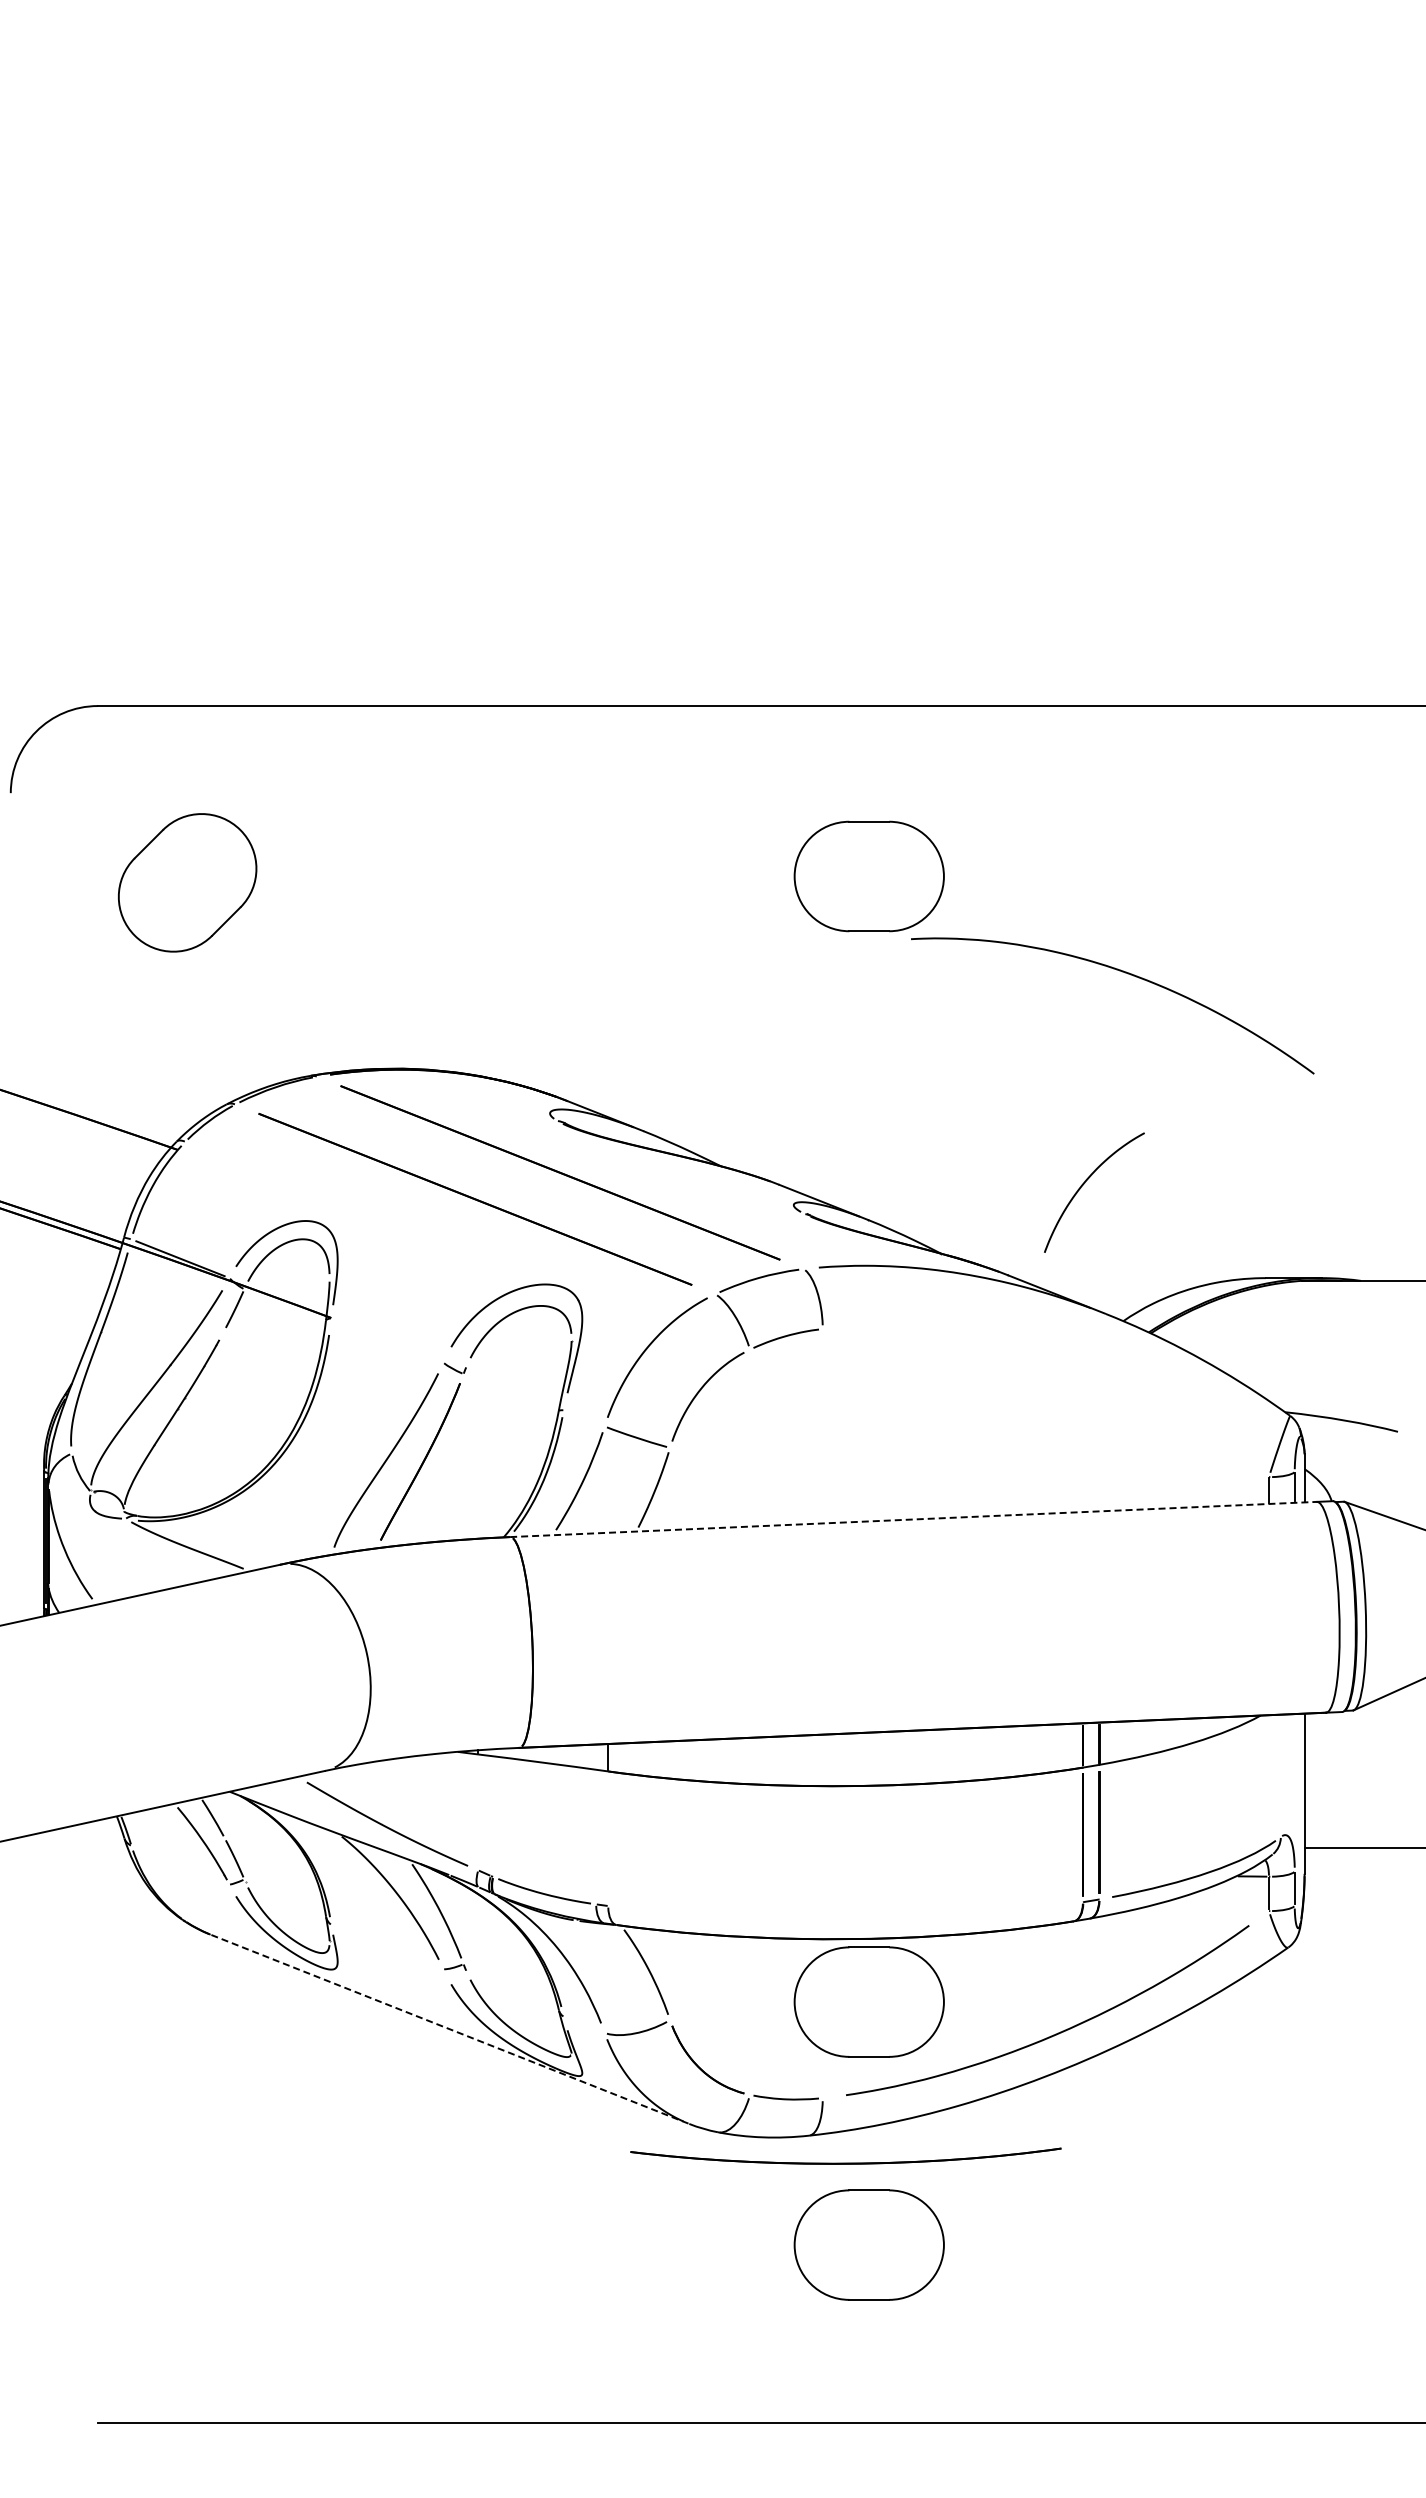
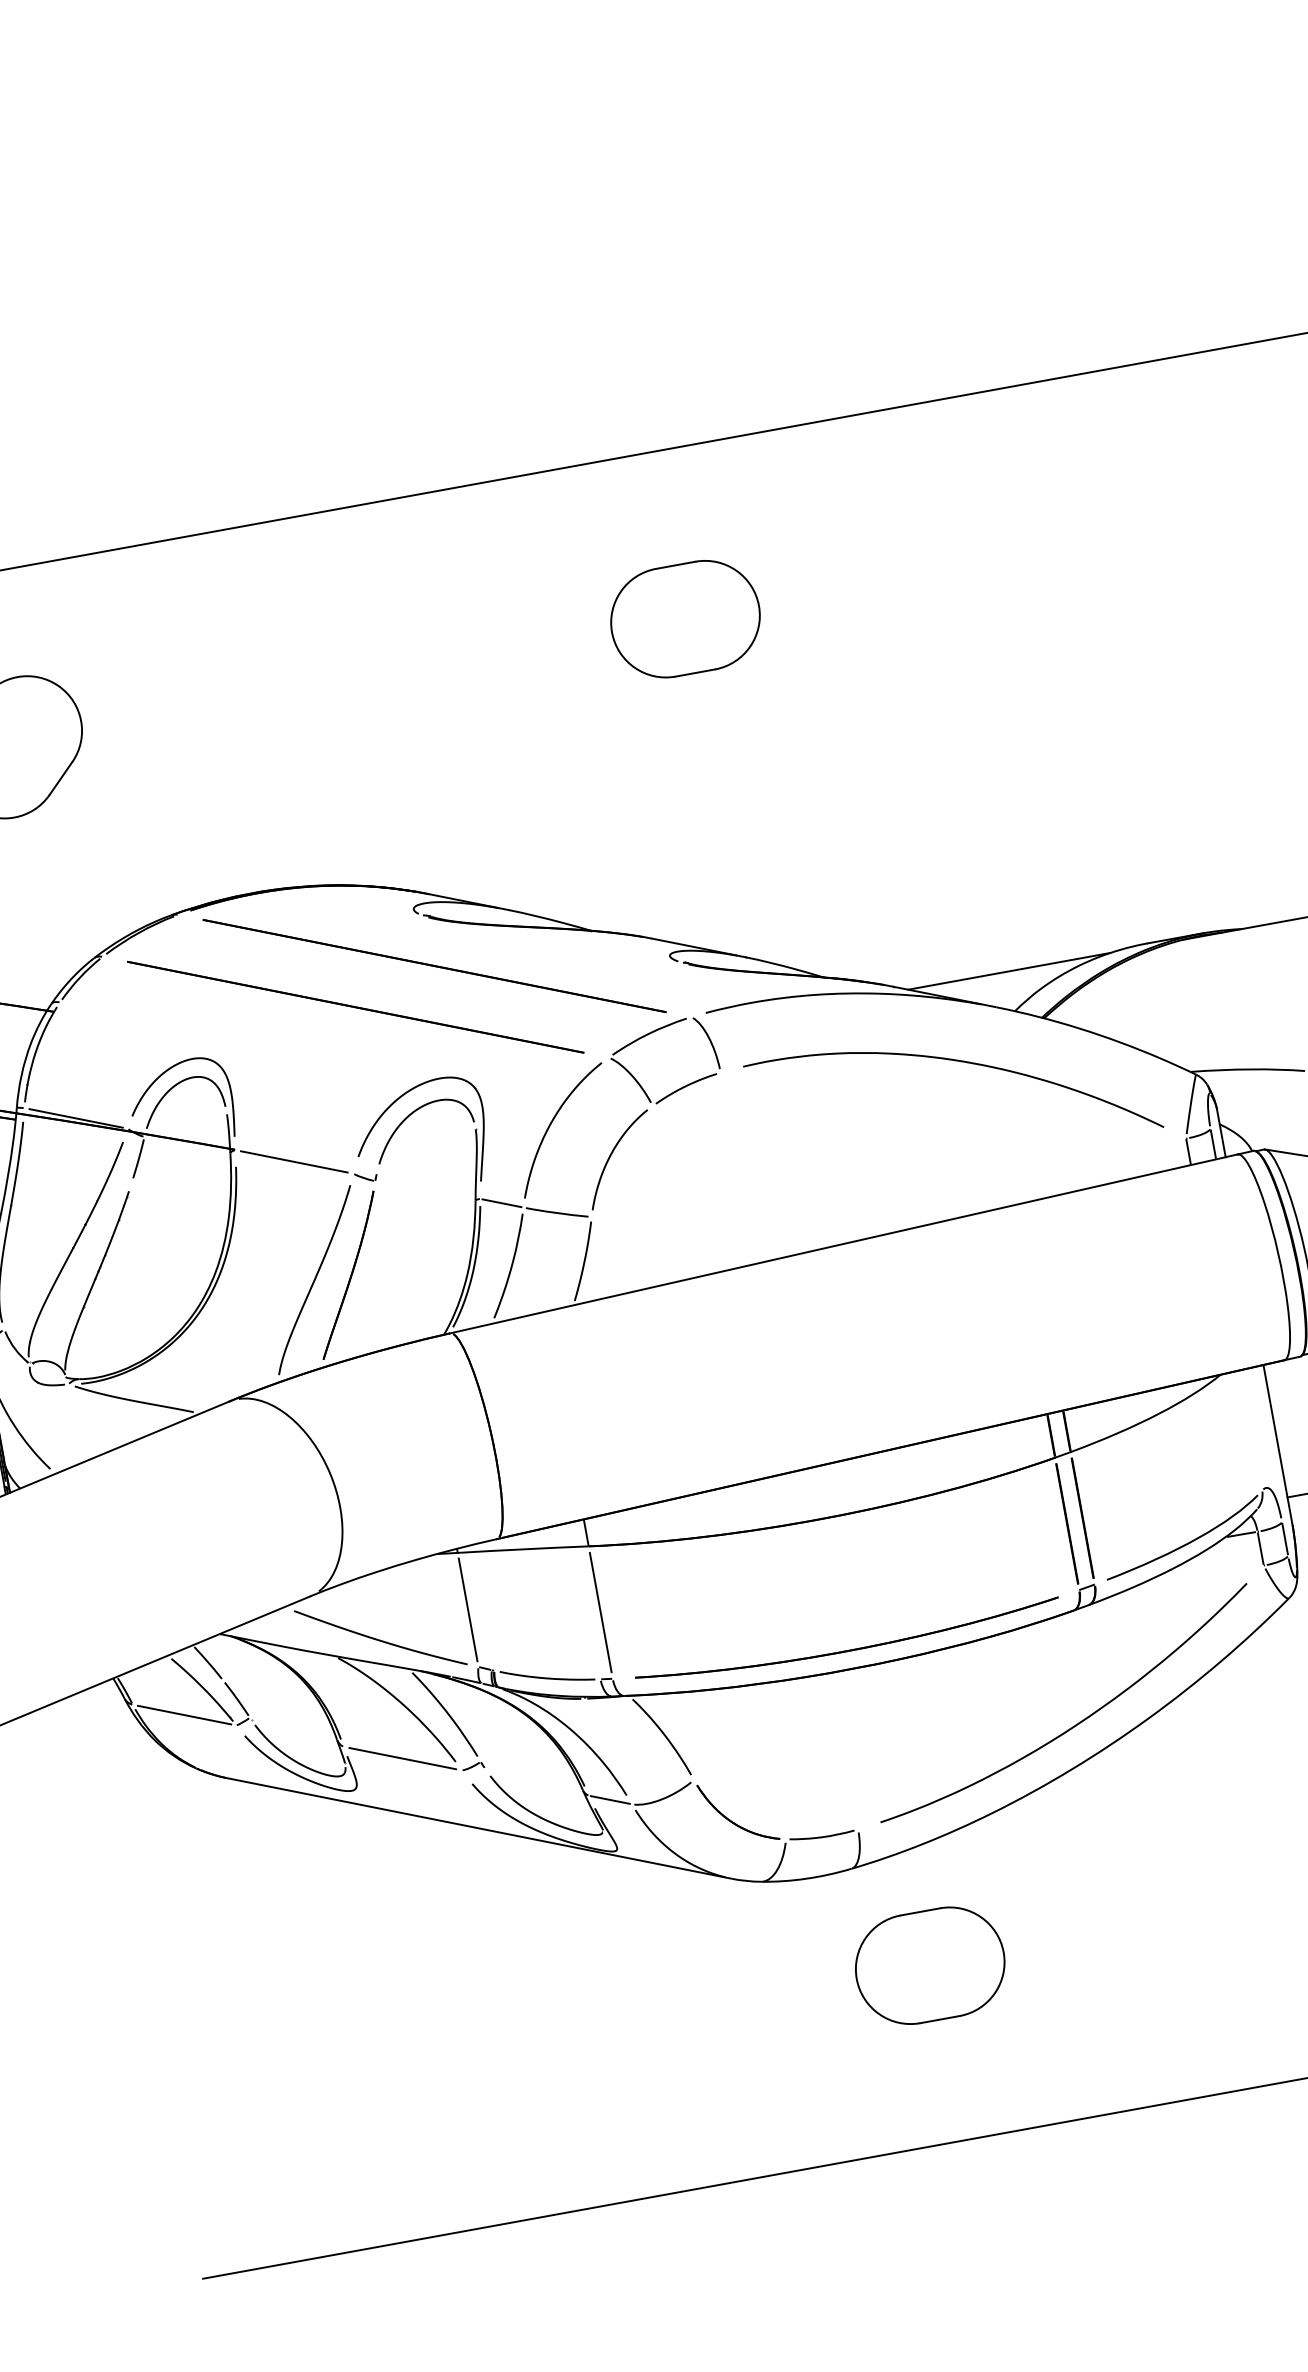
curve: (1122, 972) -> (957, 1061), moved
curve: (1084, 1184) -> (952, 883), removed
line: (1124, 1280) -> (1008, 971), added
line: (386, 1340) -> (293, 1162), added
line: (583, 1418) -> (501, 1203), added
line: (913, 1519) -> (843, 1243), dashed -> solid
line: (478, 1812) -> (468, 1609), added
line: (608, 1838) -> (600, 1612), added
line: (180, 1864) -> (184, 1714), added
line: (386, 1946) -> (401, 1758), added
part: (868, 2001) -> (885, 1726), removed
line: (583, 2024) -> (609, 1799), added
line: (449, 2029) -> (478, 1828), dashed -> solid
part: (845, 2162) -> (848, 1649), moved

